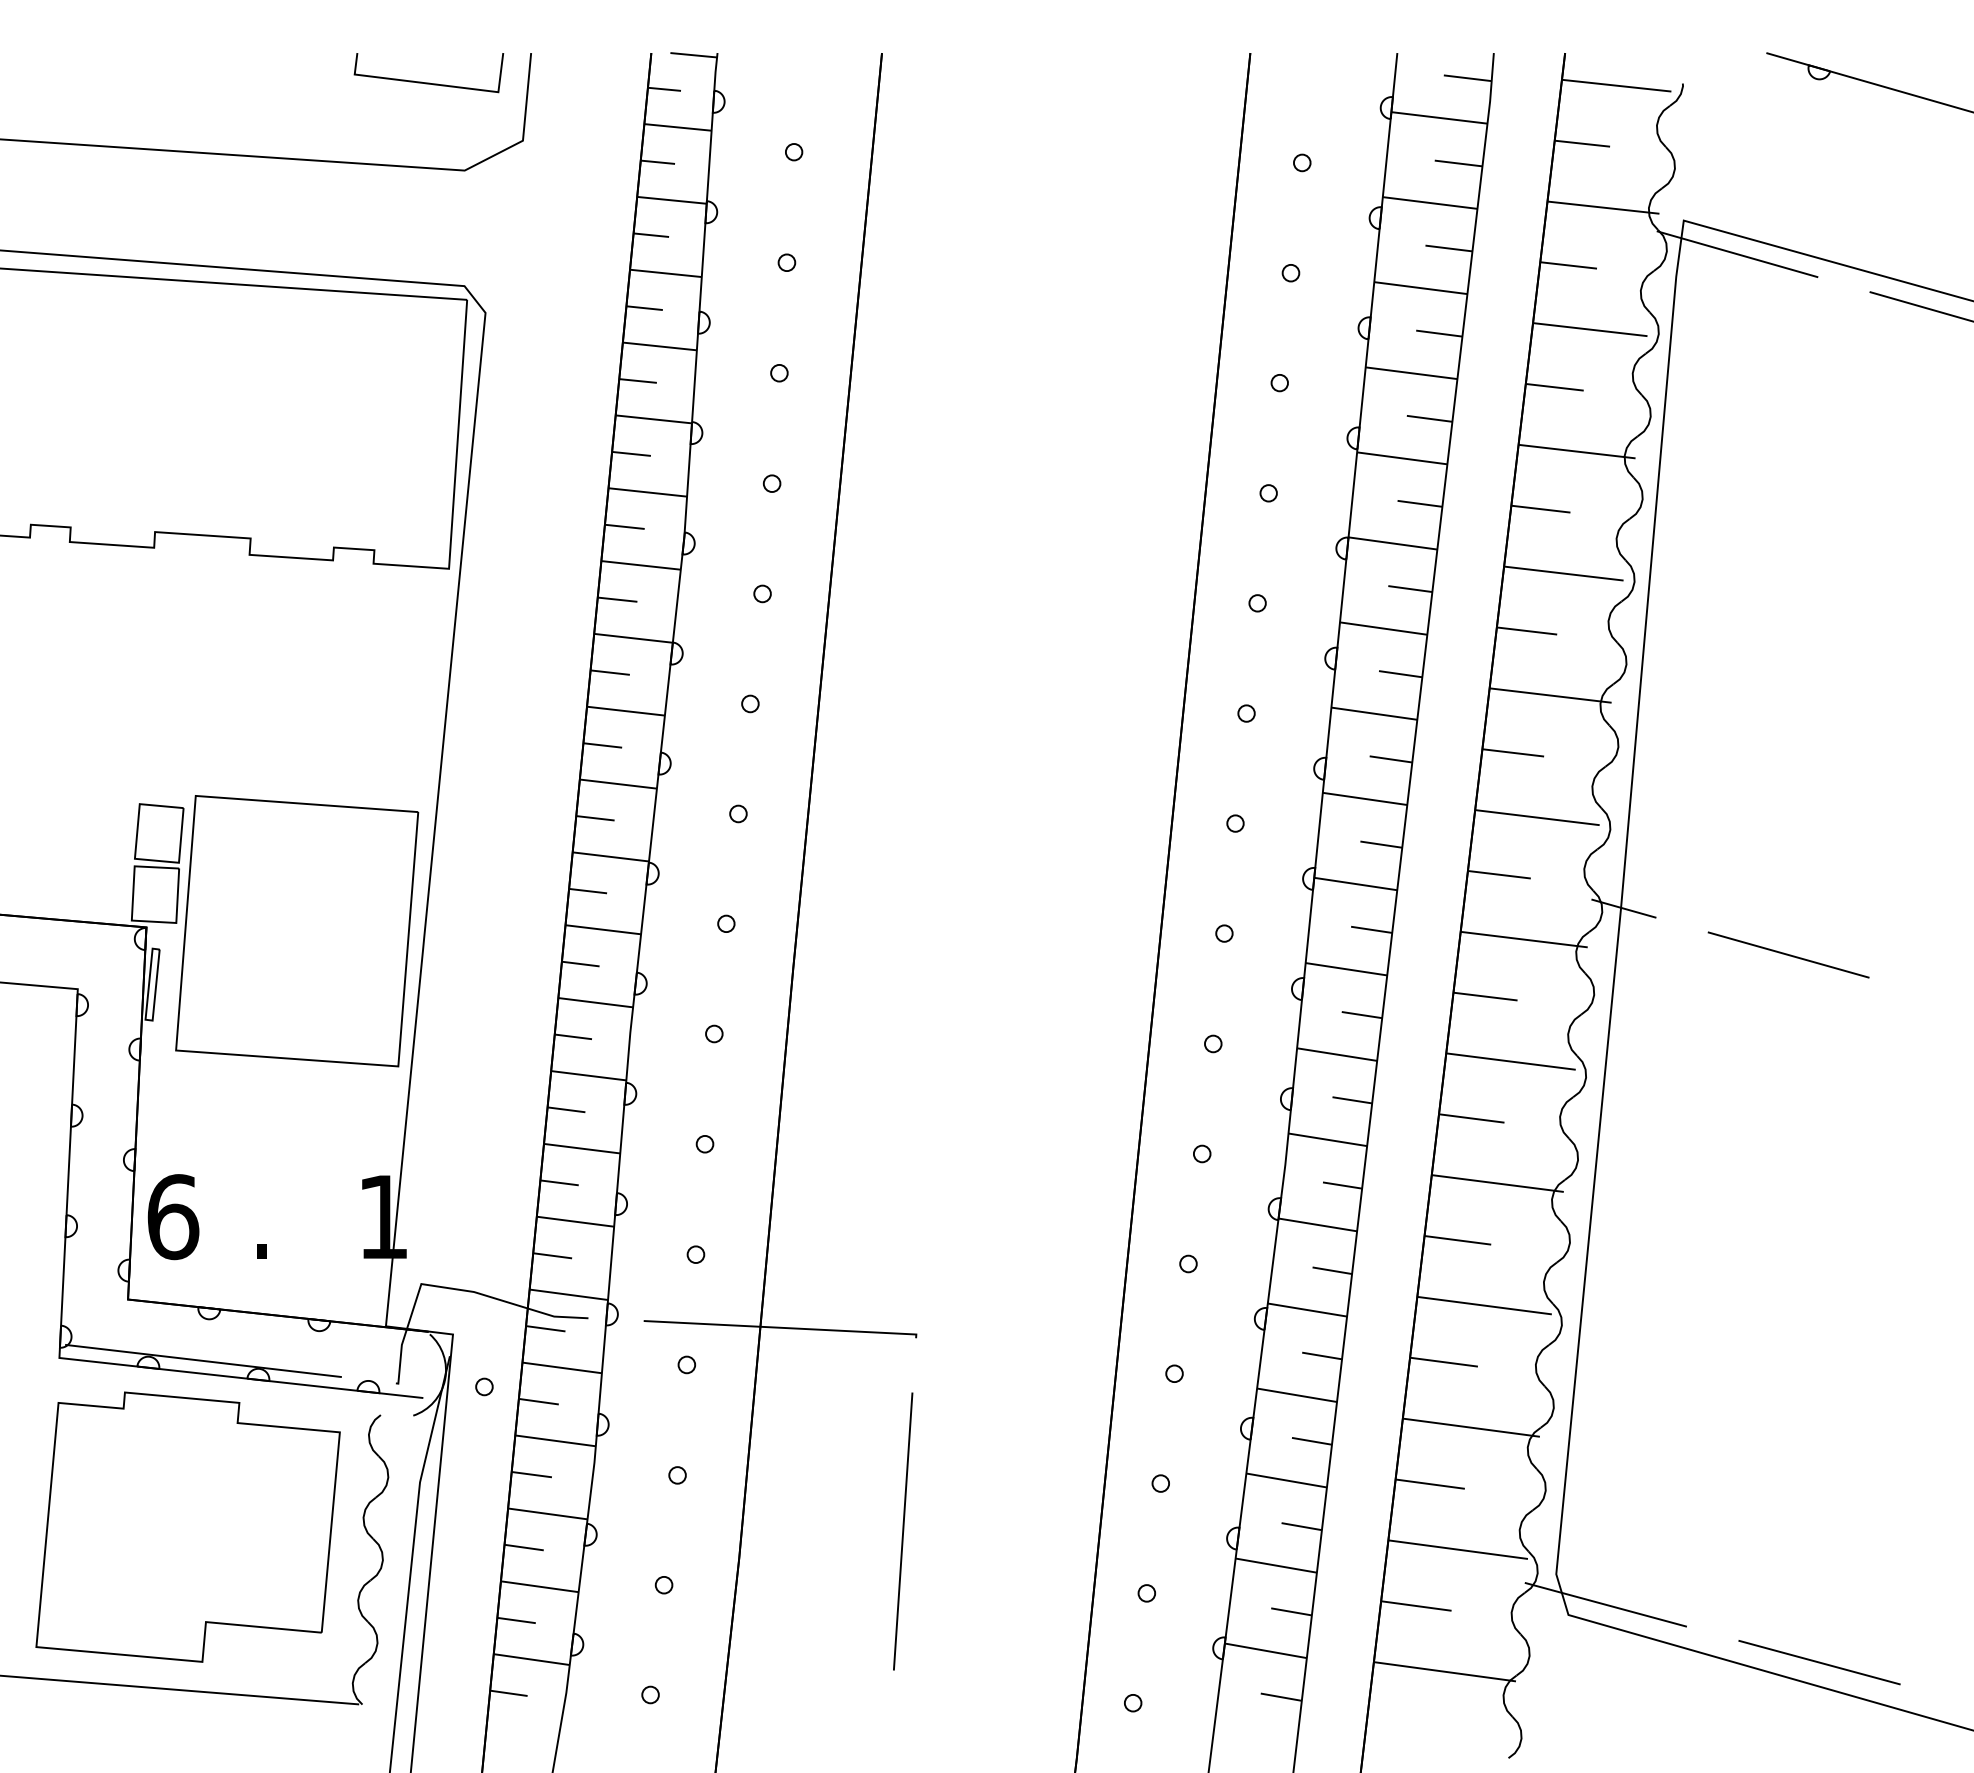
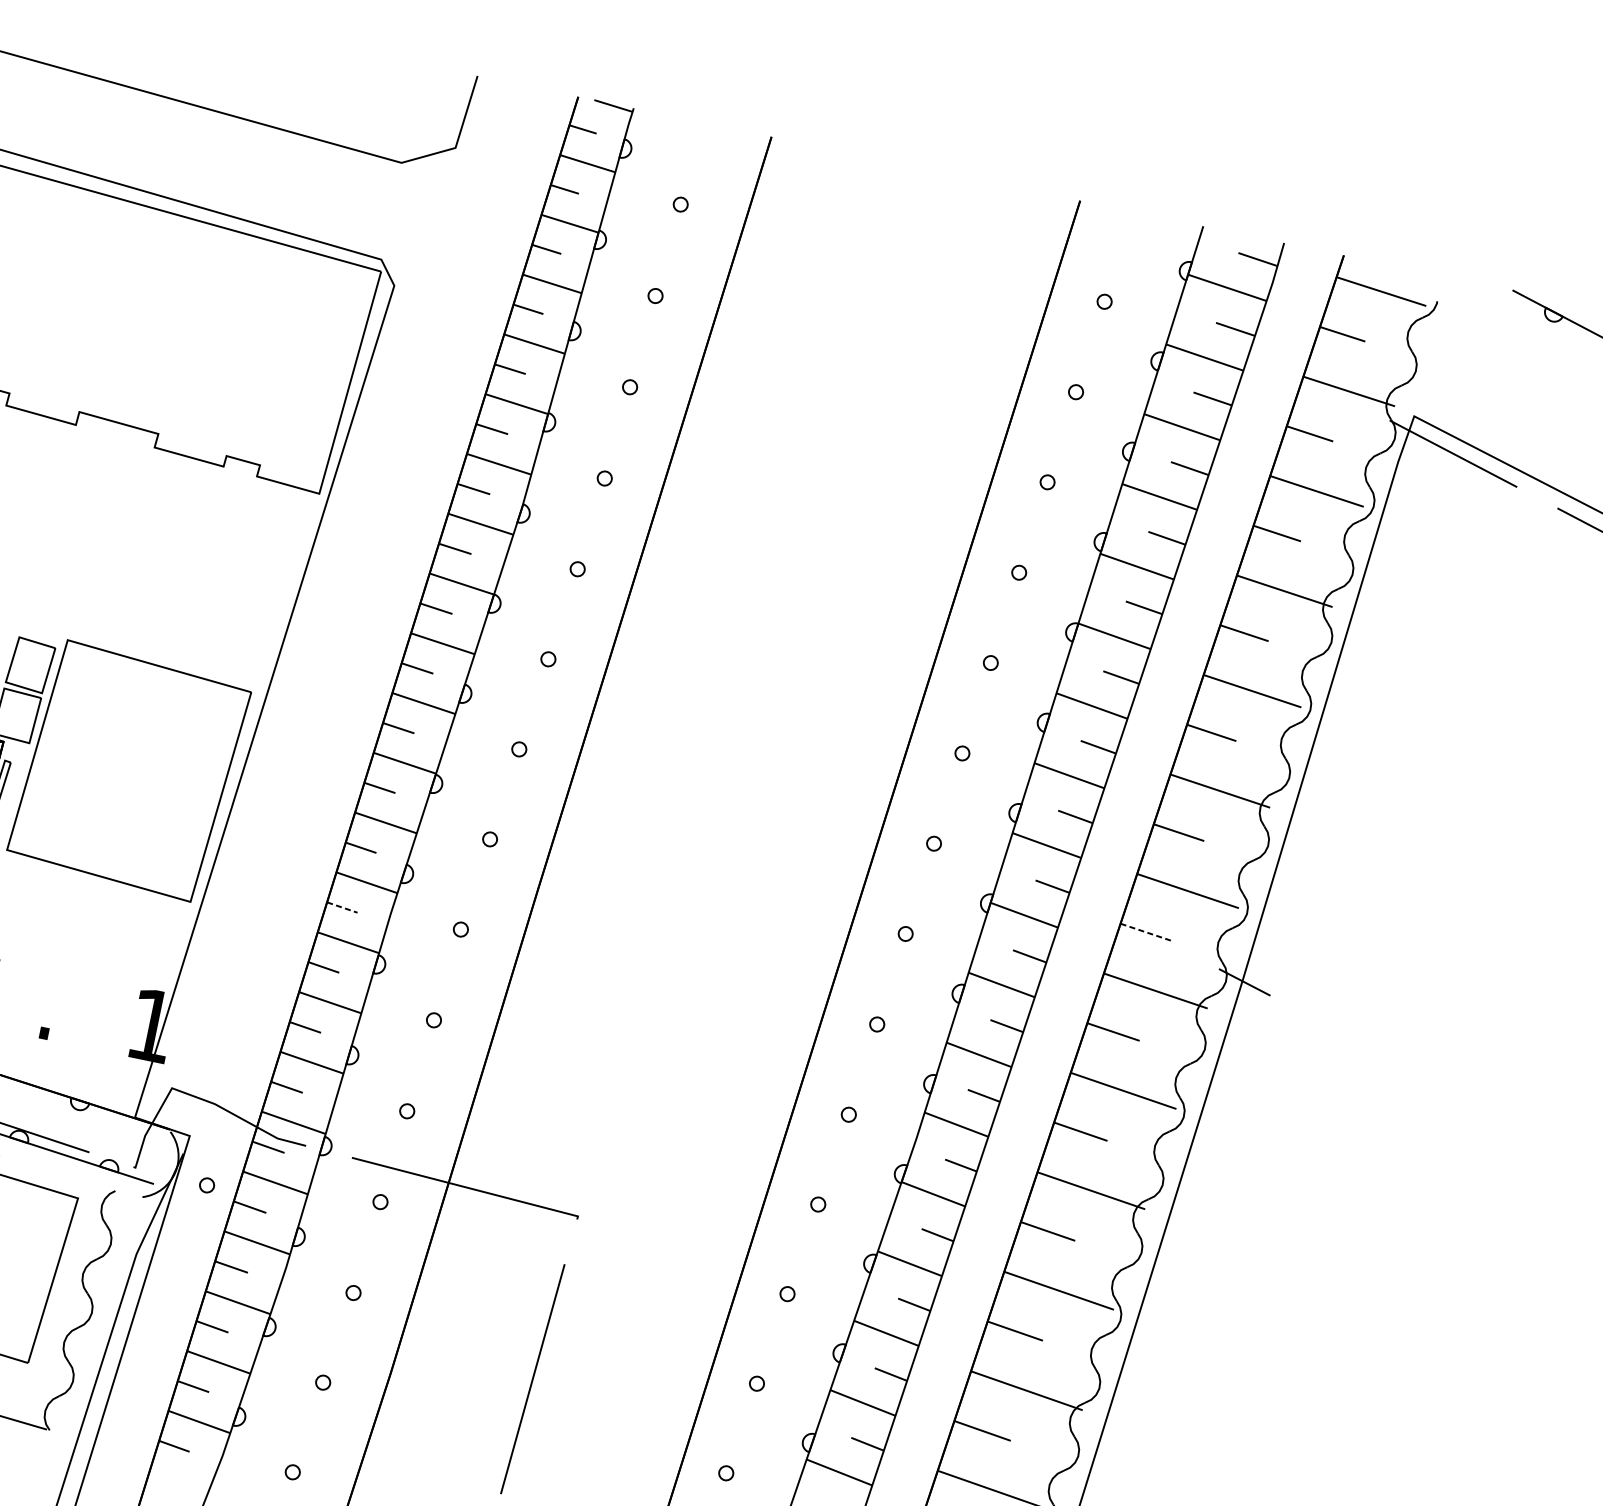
line: (428, 82) -> (386, 82), removed
line: (1499, 874) -> (1146, 932), solid -> dashed
line: (1788, 954) -> (1374, 1049), removed
line: (573, 1036) -> (342, 907), solid -> dashed

